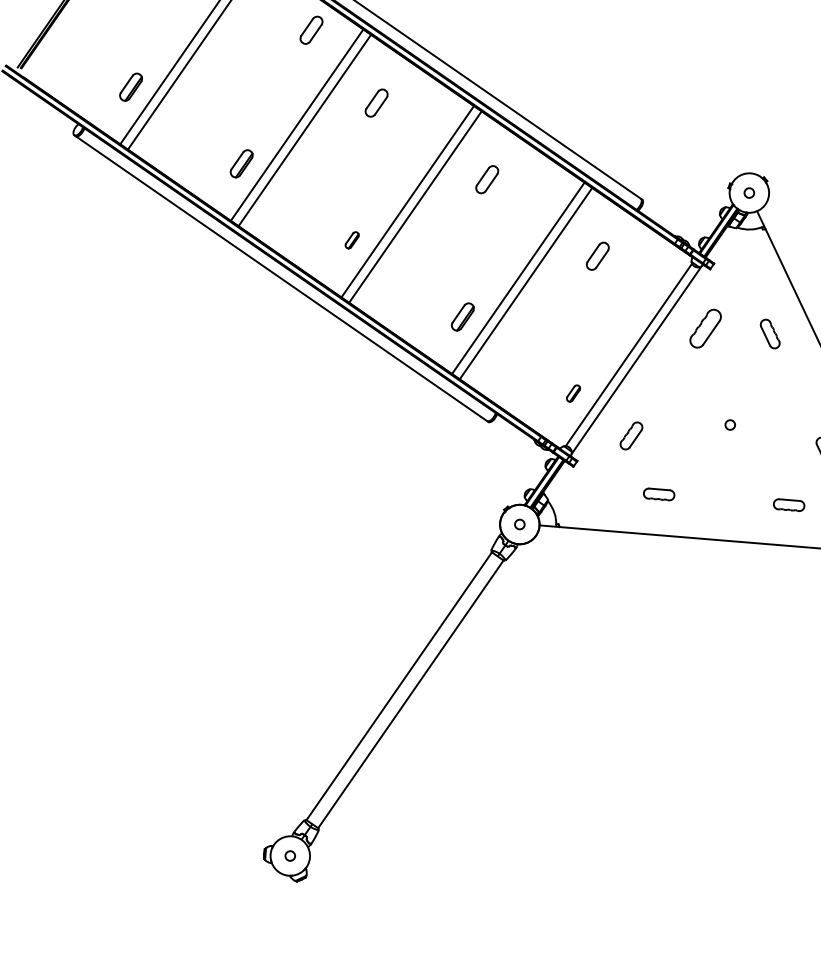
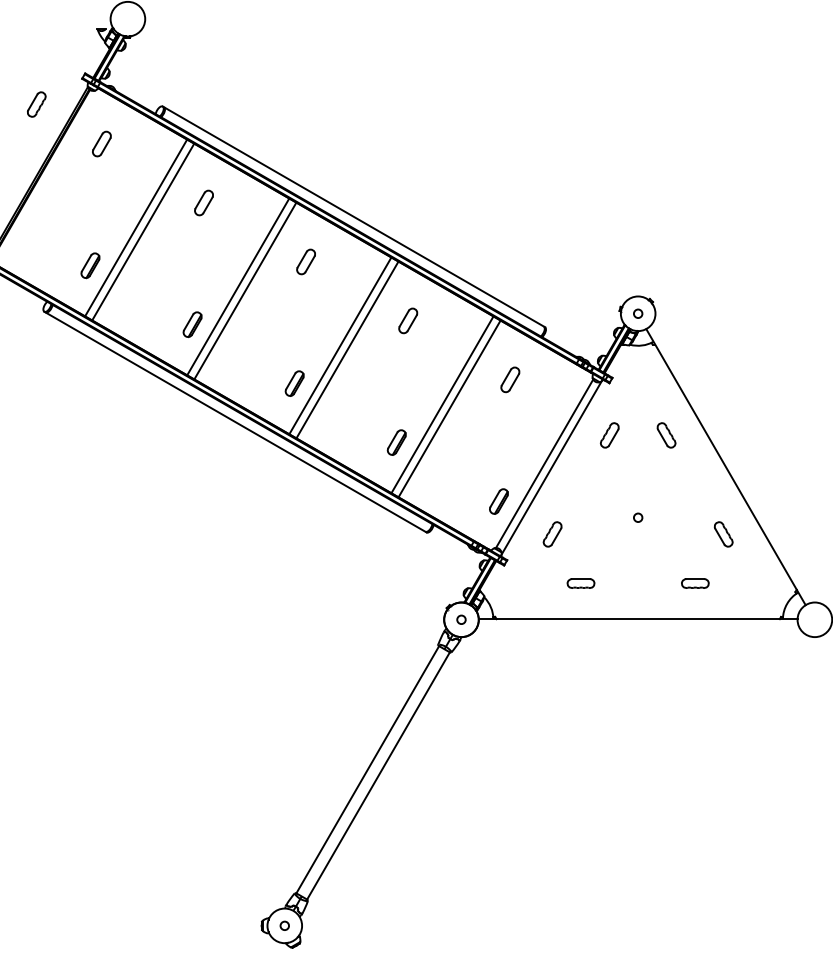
part: (310, 29) -> (203, 202), moved
part: (352, 240) -> (294, 383), size x1.67
part: (705, 328) -> (609, 435), size x0.71
part: (572, 393) -> (498, 501), size x1.67

